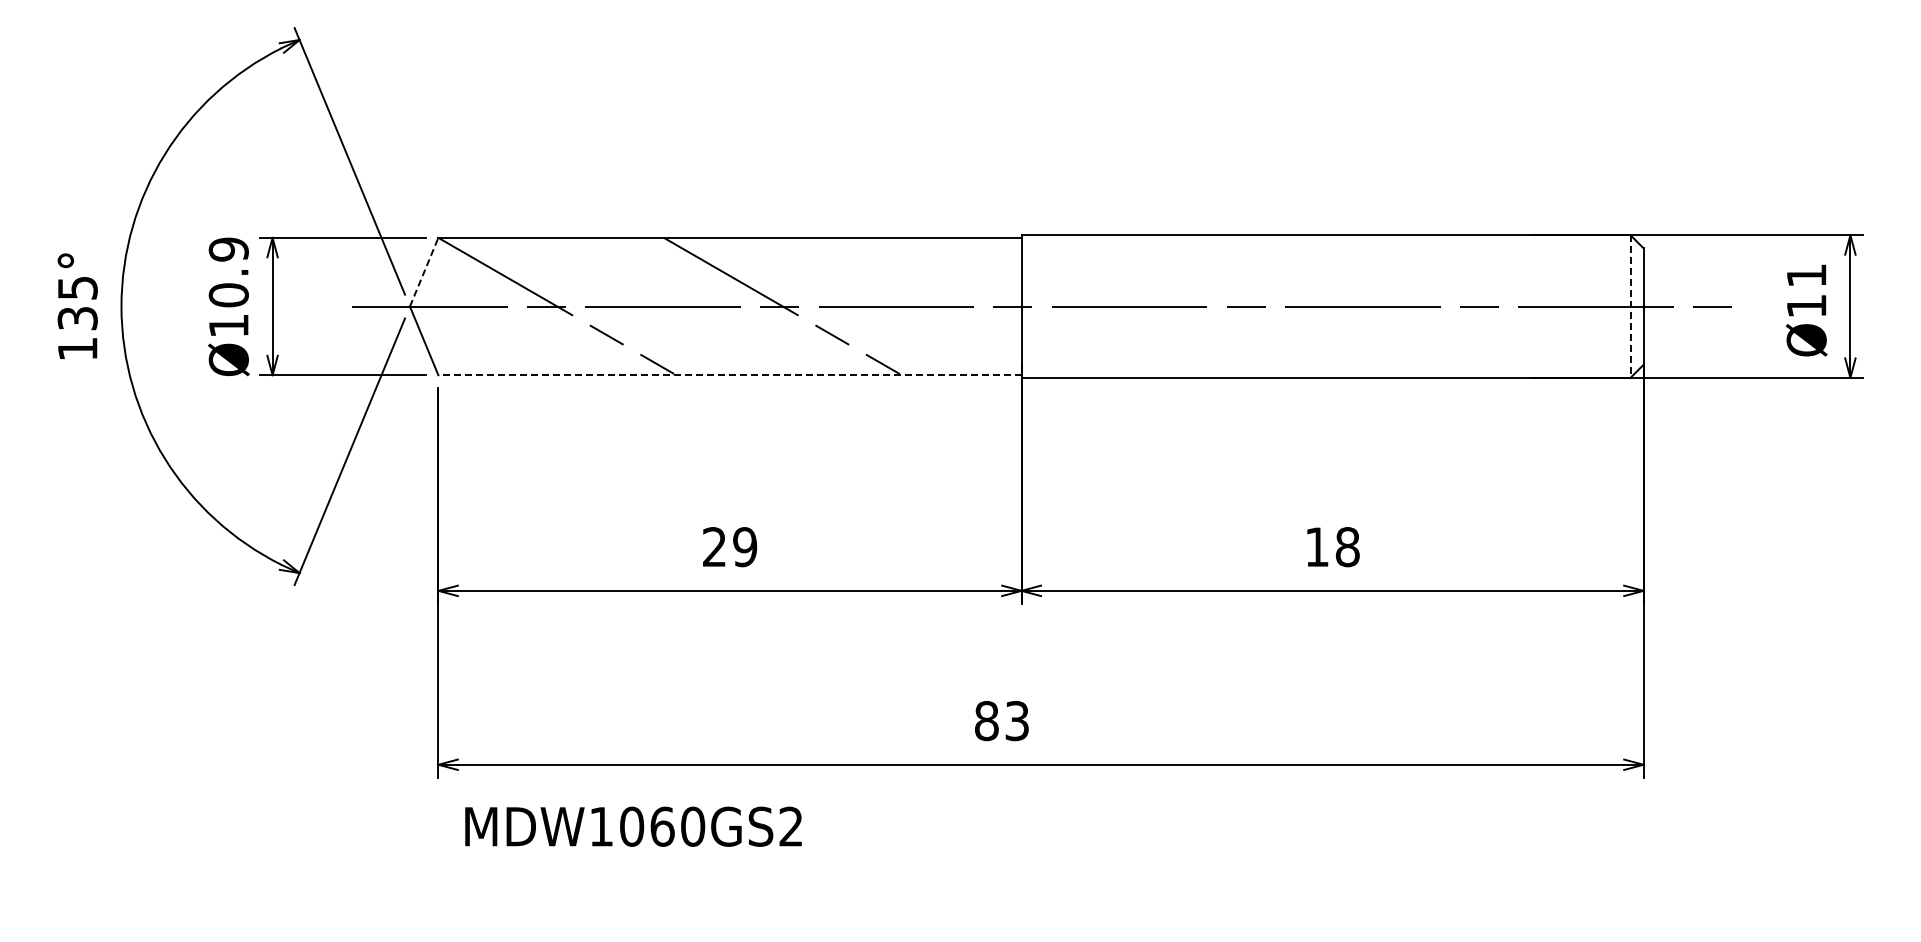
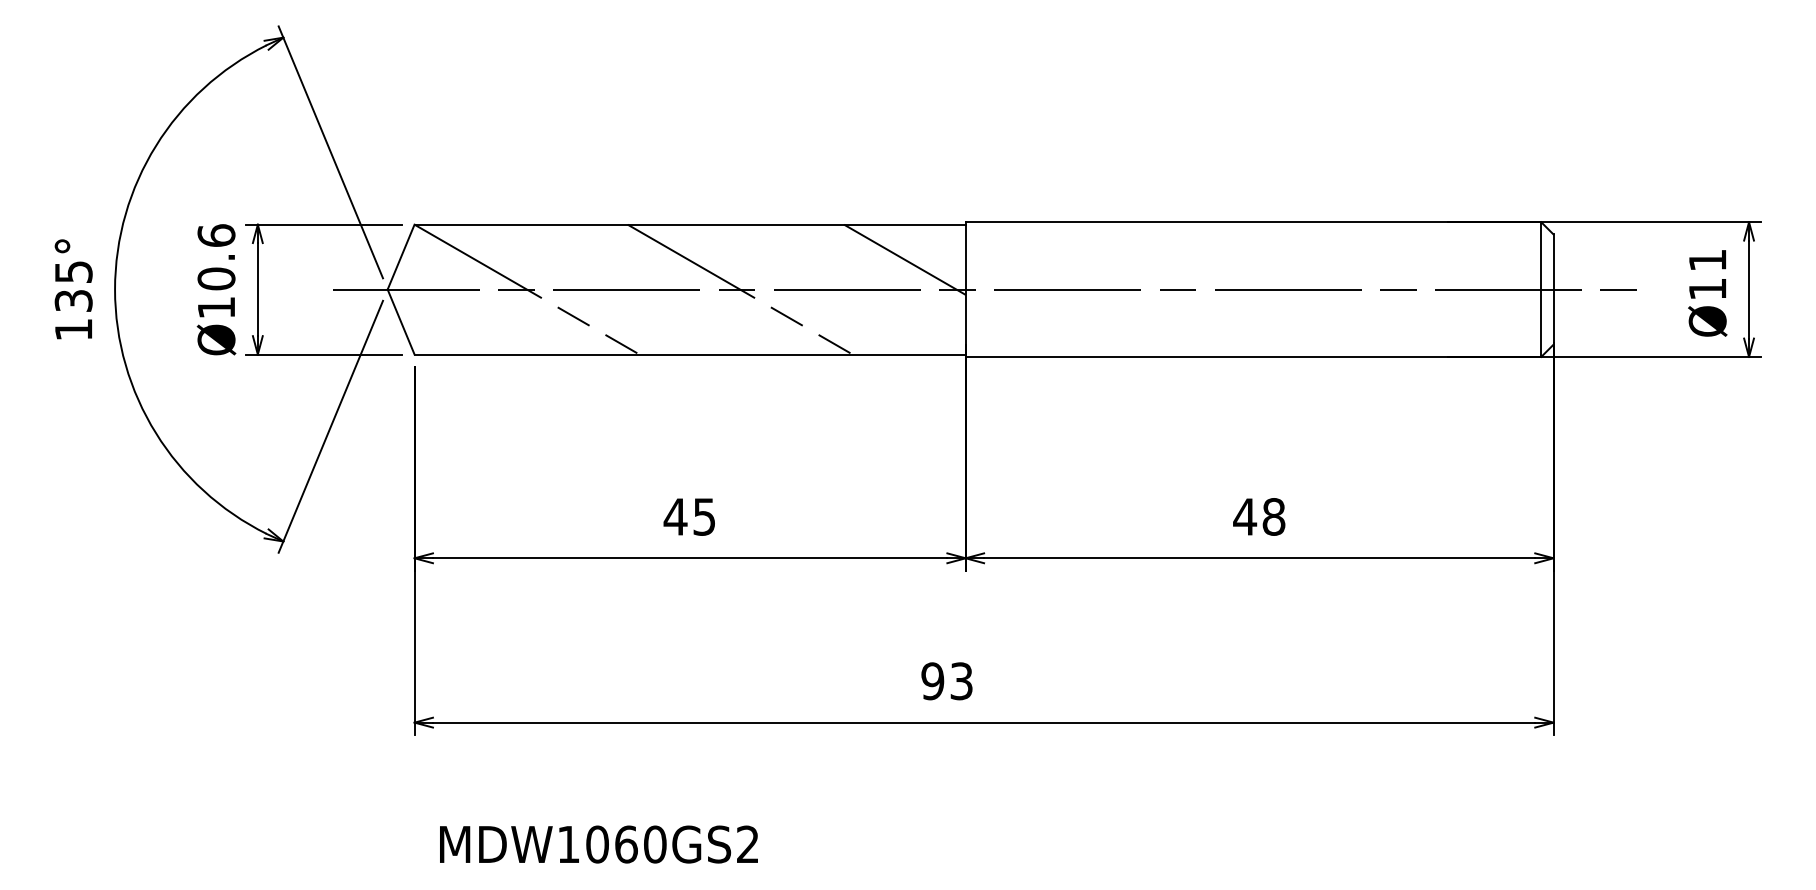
text: (228, 249) -> (216, 235), Ø10.9 -> Ø10.6
line: (424, 271) -> (401, 256), dashed -> solid
line: (956, 274) -> (904, 259), added
line: (1630, 307) -> (1541, 290), dashed -> solid
line: (729, 375) -> (689, 354), dashed -> solid
text: (1316, 546) -> (1244, 516), 18 -> 48
text: (729, 547) -> (689, 517), 29 -> 45
text: (986, 721) -> (932, 681), 83 -> 93
text: (633, 826) -> (598, 844), moved

